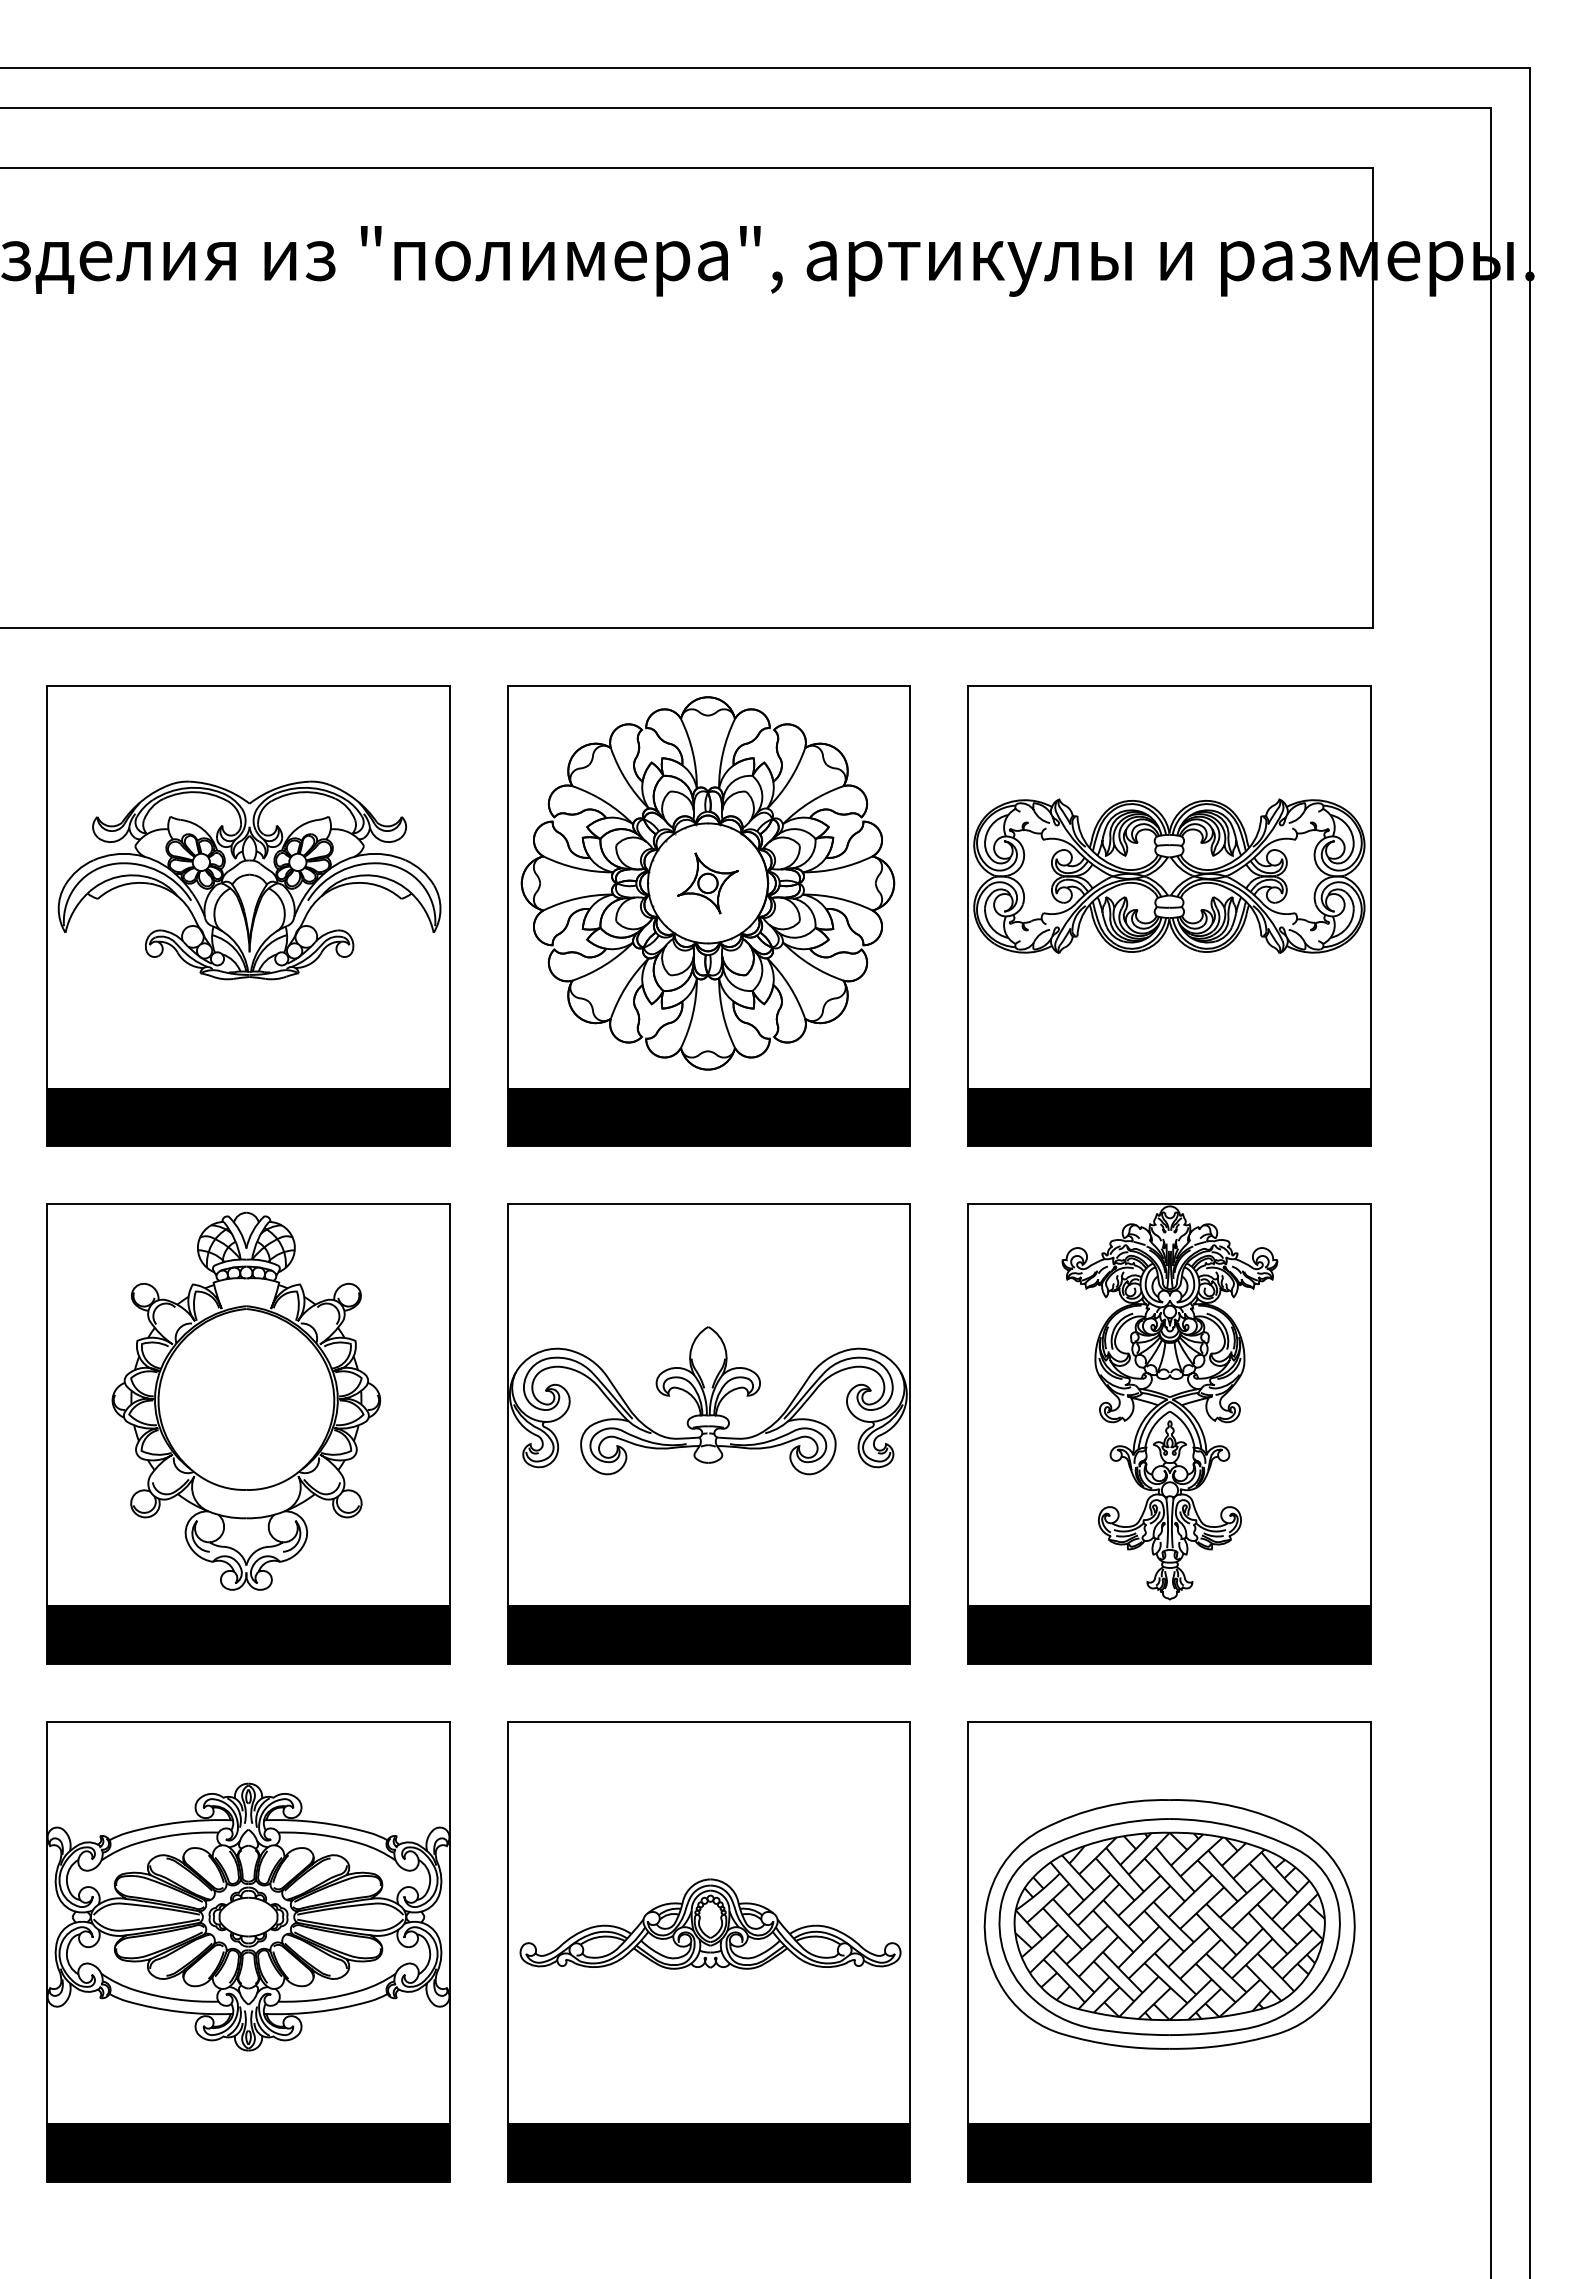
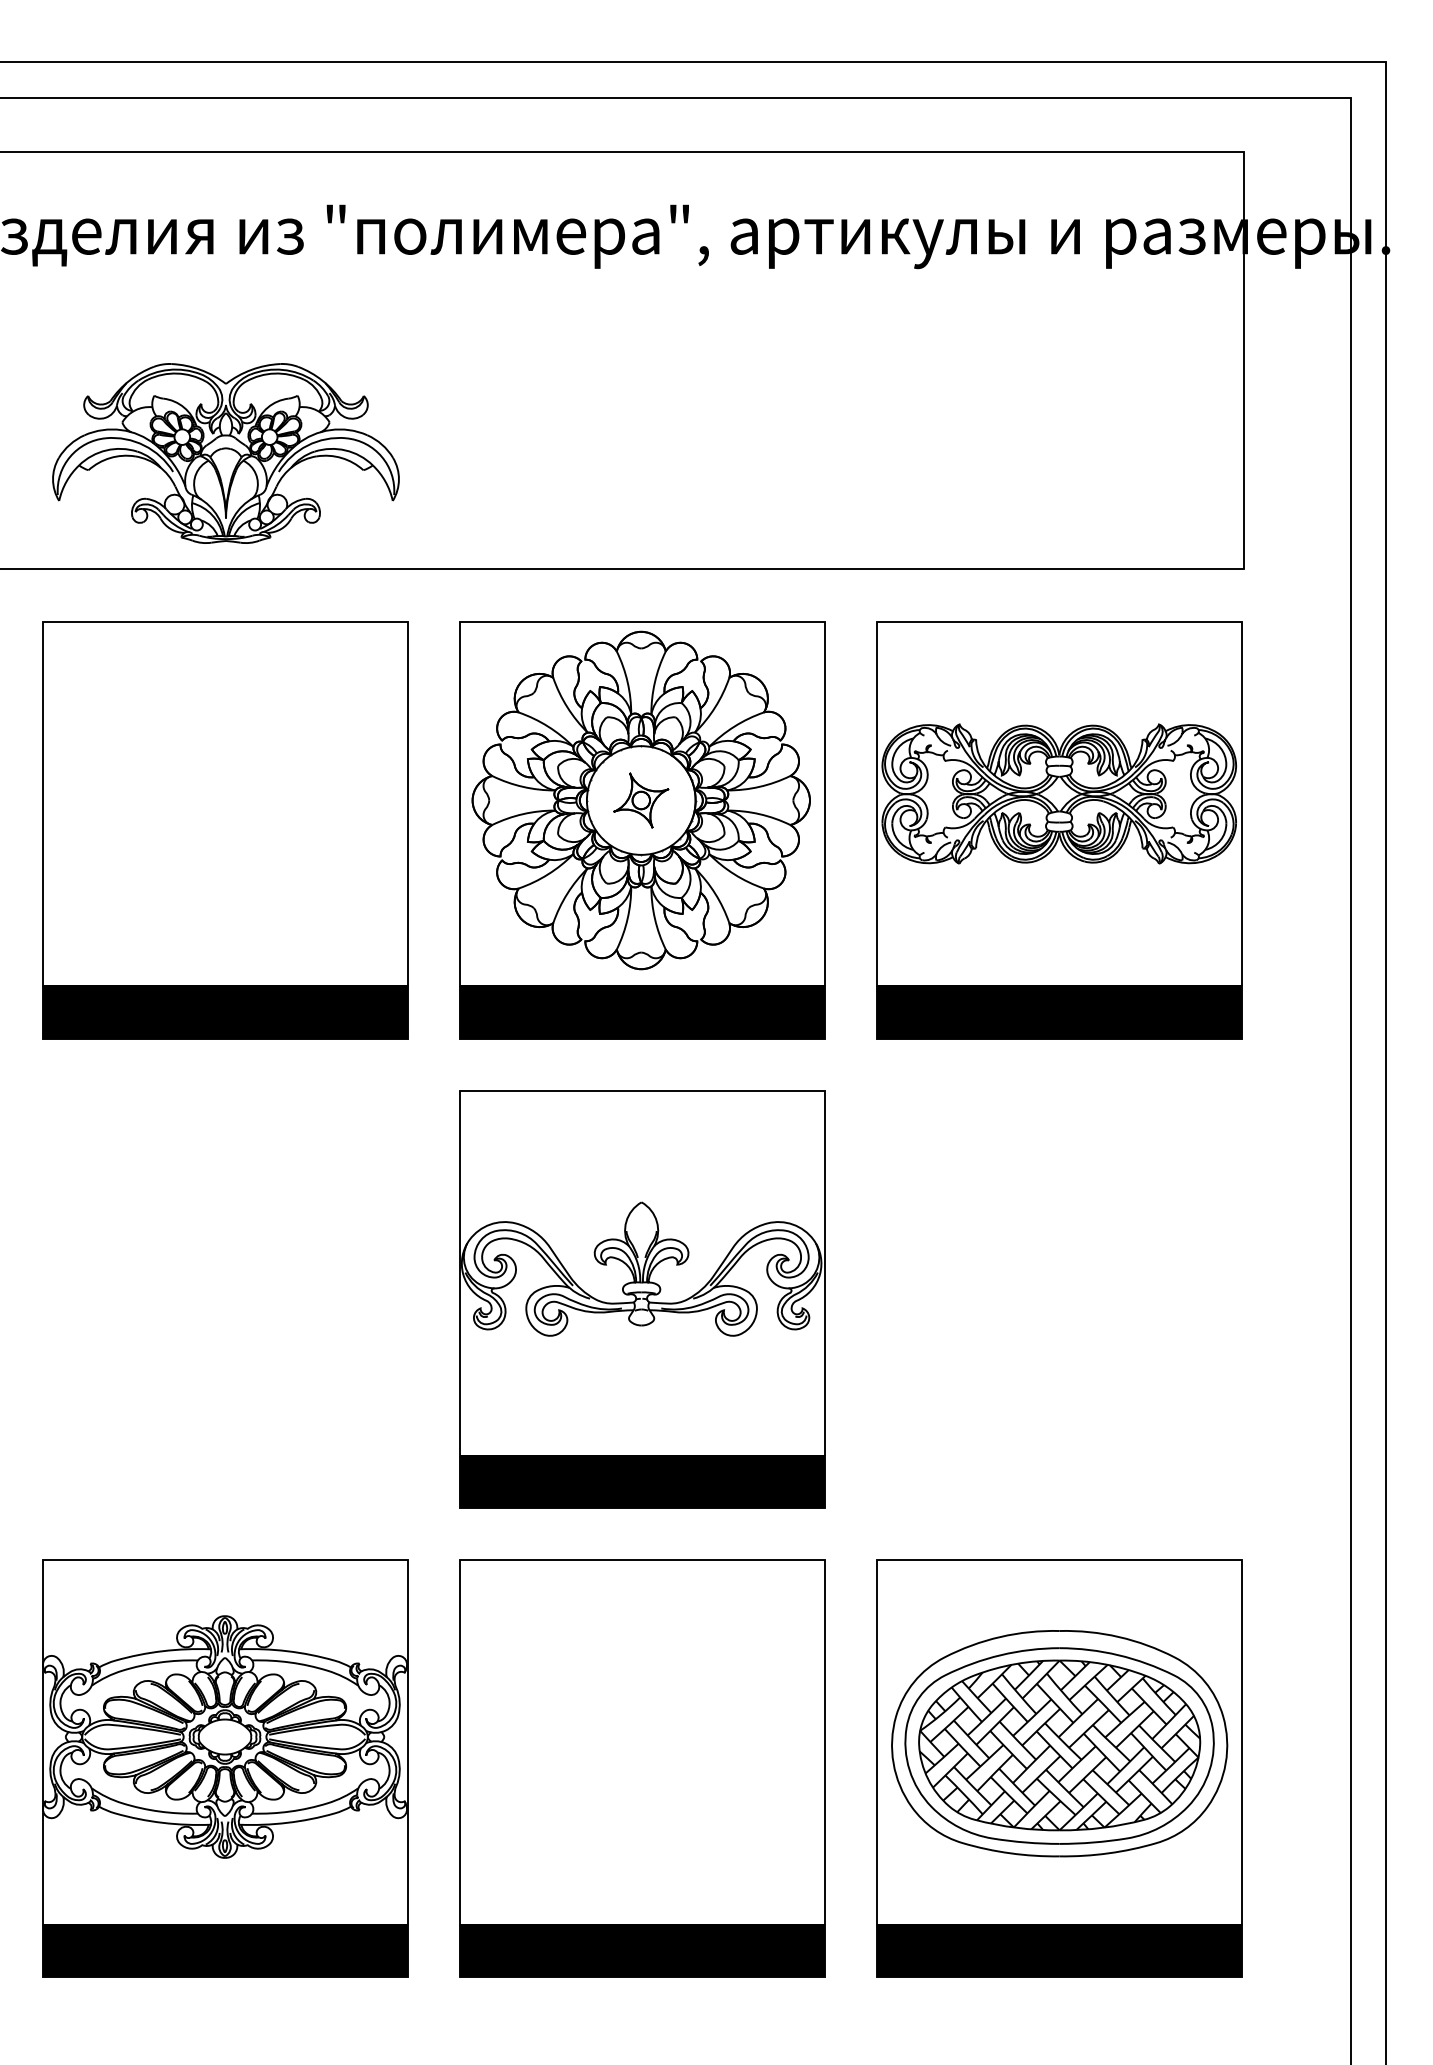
part: (249, 880) -> (225, 453), moved
part: (248, 1433) -> (224, 1298), removed
part: (1169, 1433) -> (1059, 1298), removed
part: (710, 1923) -> (643, 1742), removed

